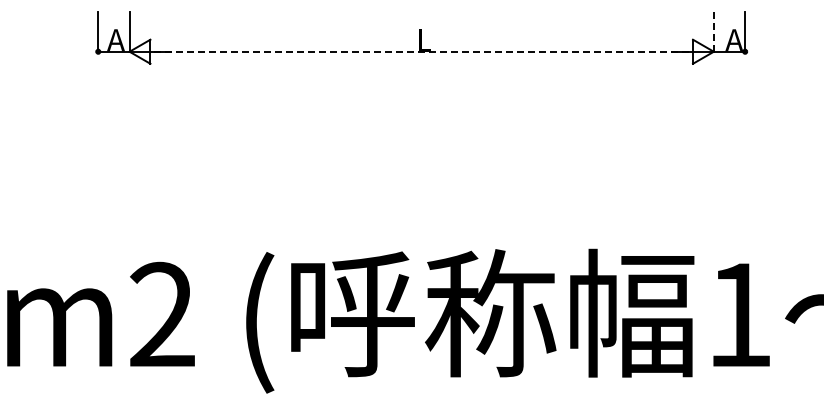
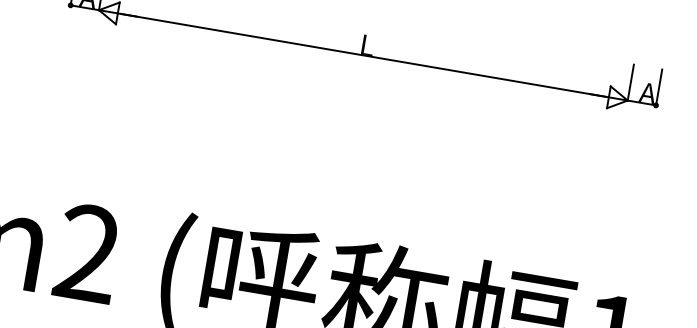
line: (713, 32) -> (630, 83), dashed -> solid
line: (422, 51) -> (364, 55), dashed -> solid

